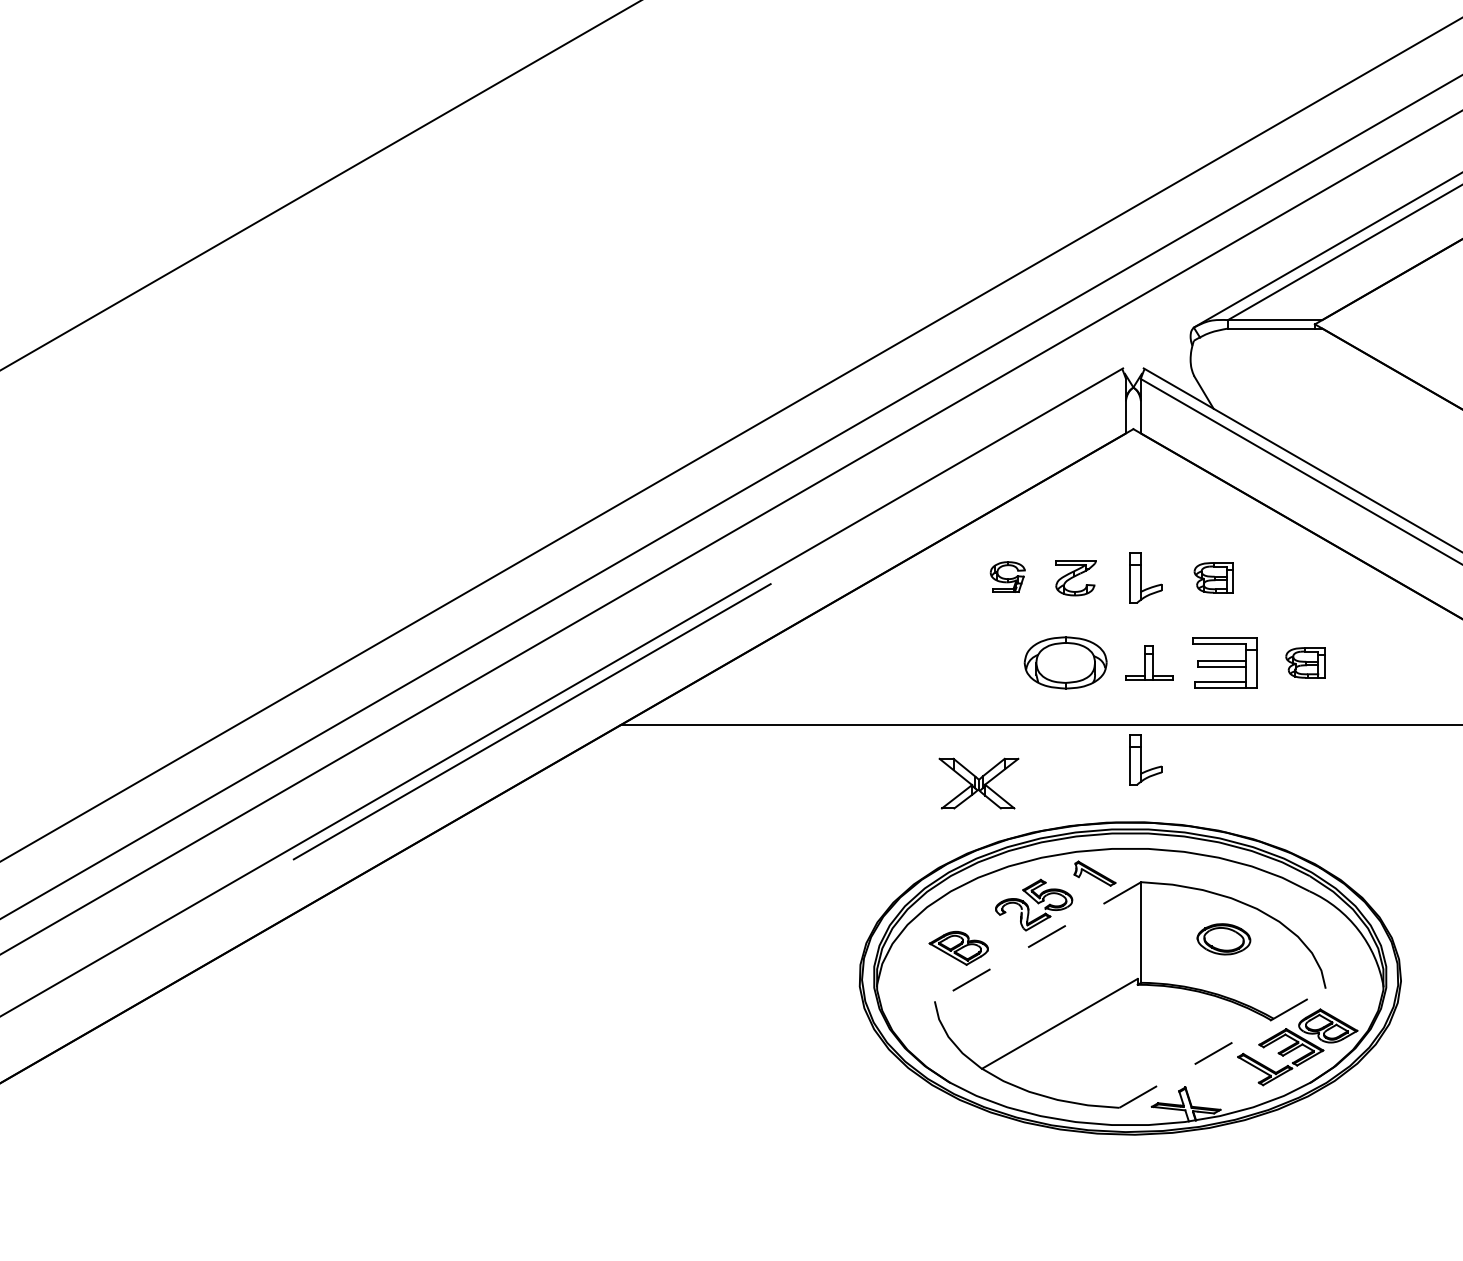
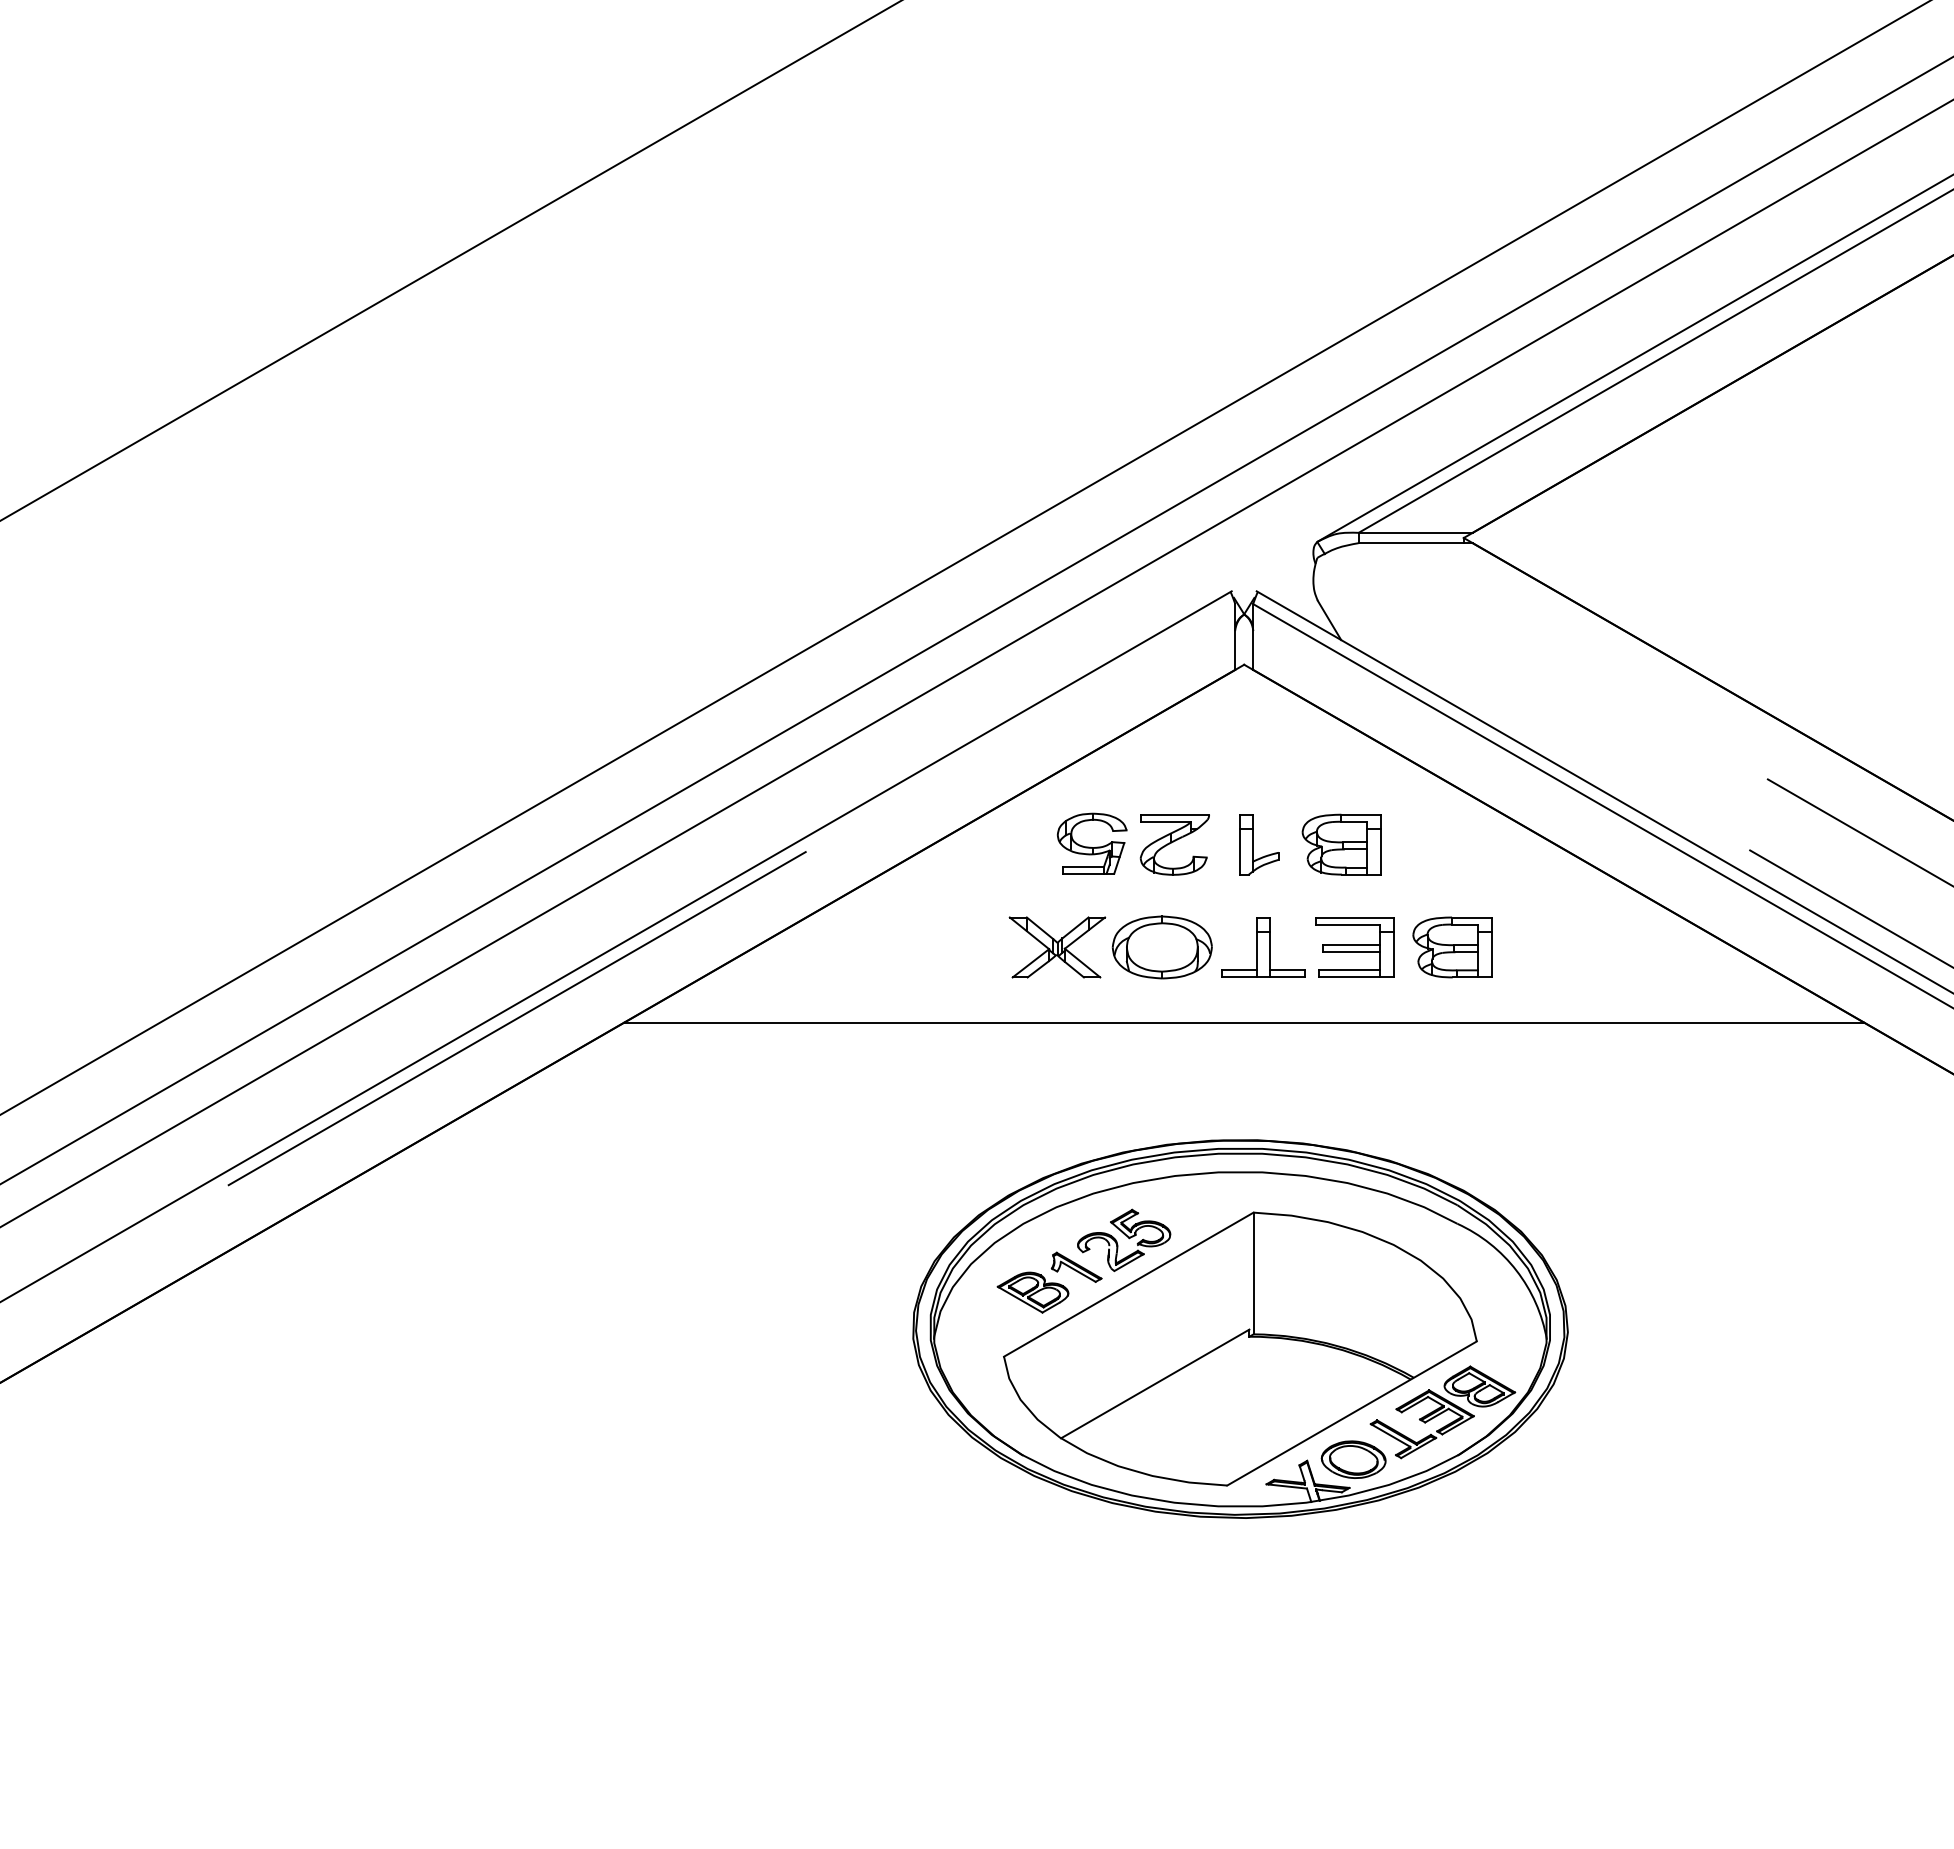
part: (1007, 576) -> (1092, 843), size x1.67
part: (1075, 577) -> (1174, 844), size x1.43
part: (1213, 577) -> (1341, 844), size x1.67
part: (1149, 662) -> (1263, 947), size x1.43
part: (1305, 662) -> (1452, 947), size x1.67
part: (1146, 759) -> (1259, 1064), removed
part: (979, 783) -> (1057, 947), moved
part: (1094, 872) -> (1076, 1266), moved
part: (1223, 939) -> (1353, 1459), moved
line: (1037, 941) -> (1128, 1284), dashed -> solid
line: (1222, 1048) -> (1352, 1413), dashed -> solid

